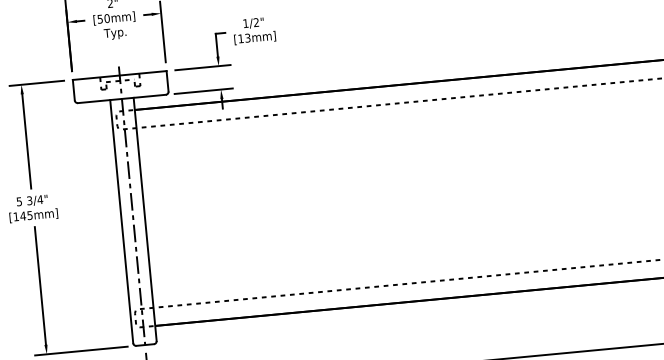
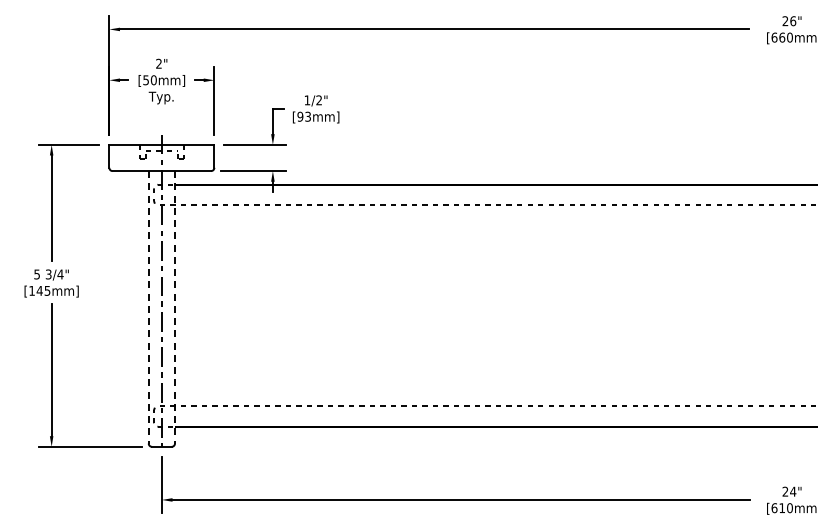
text: (241, 38) -> (300, 116), [13mm] -> [93mm]
line: (144, 219) -> (174, 307), solid -> dashed
line: (121, 221) -> (148, 307), solid -> dashed

